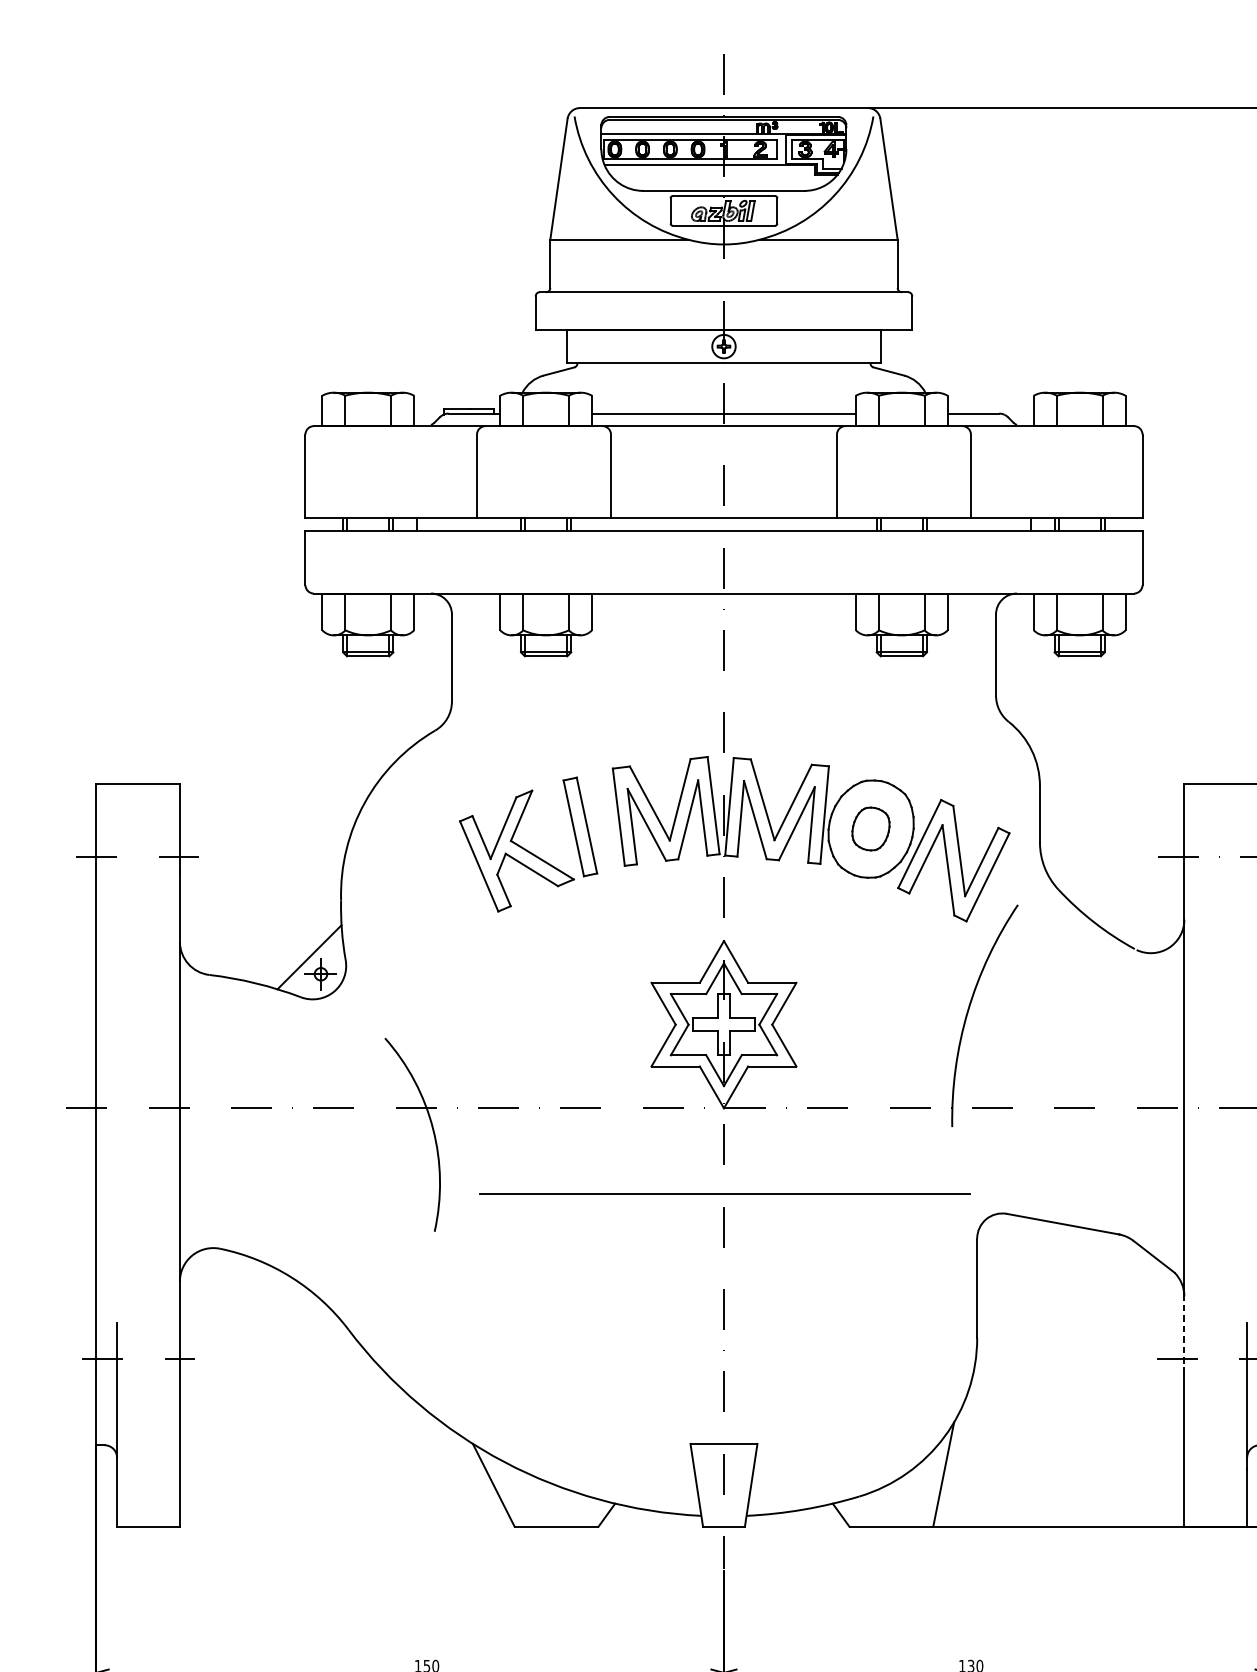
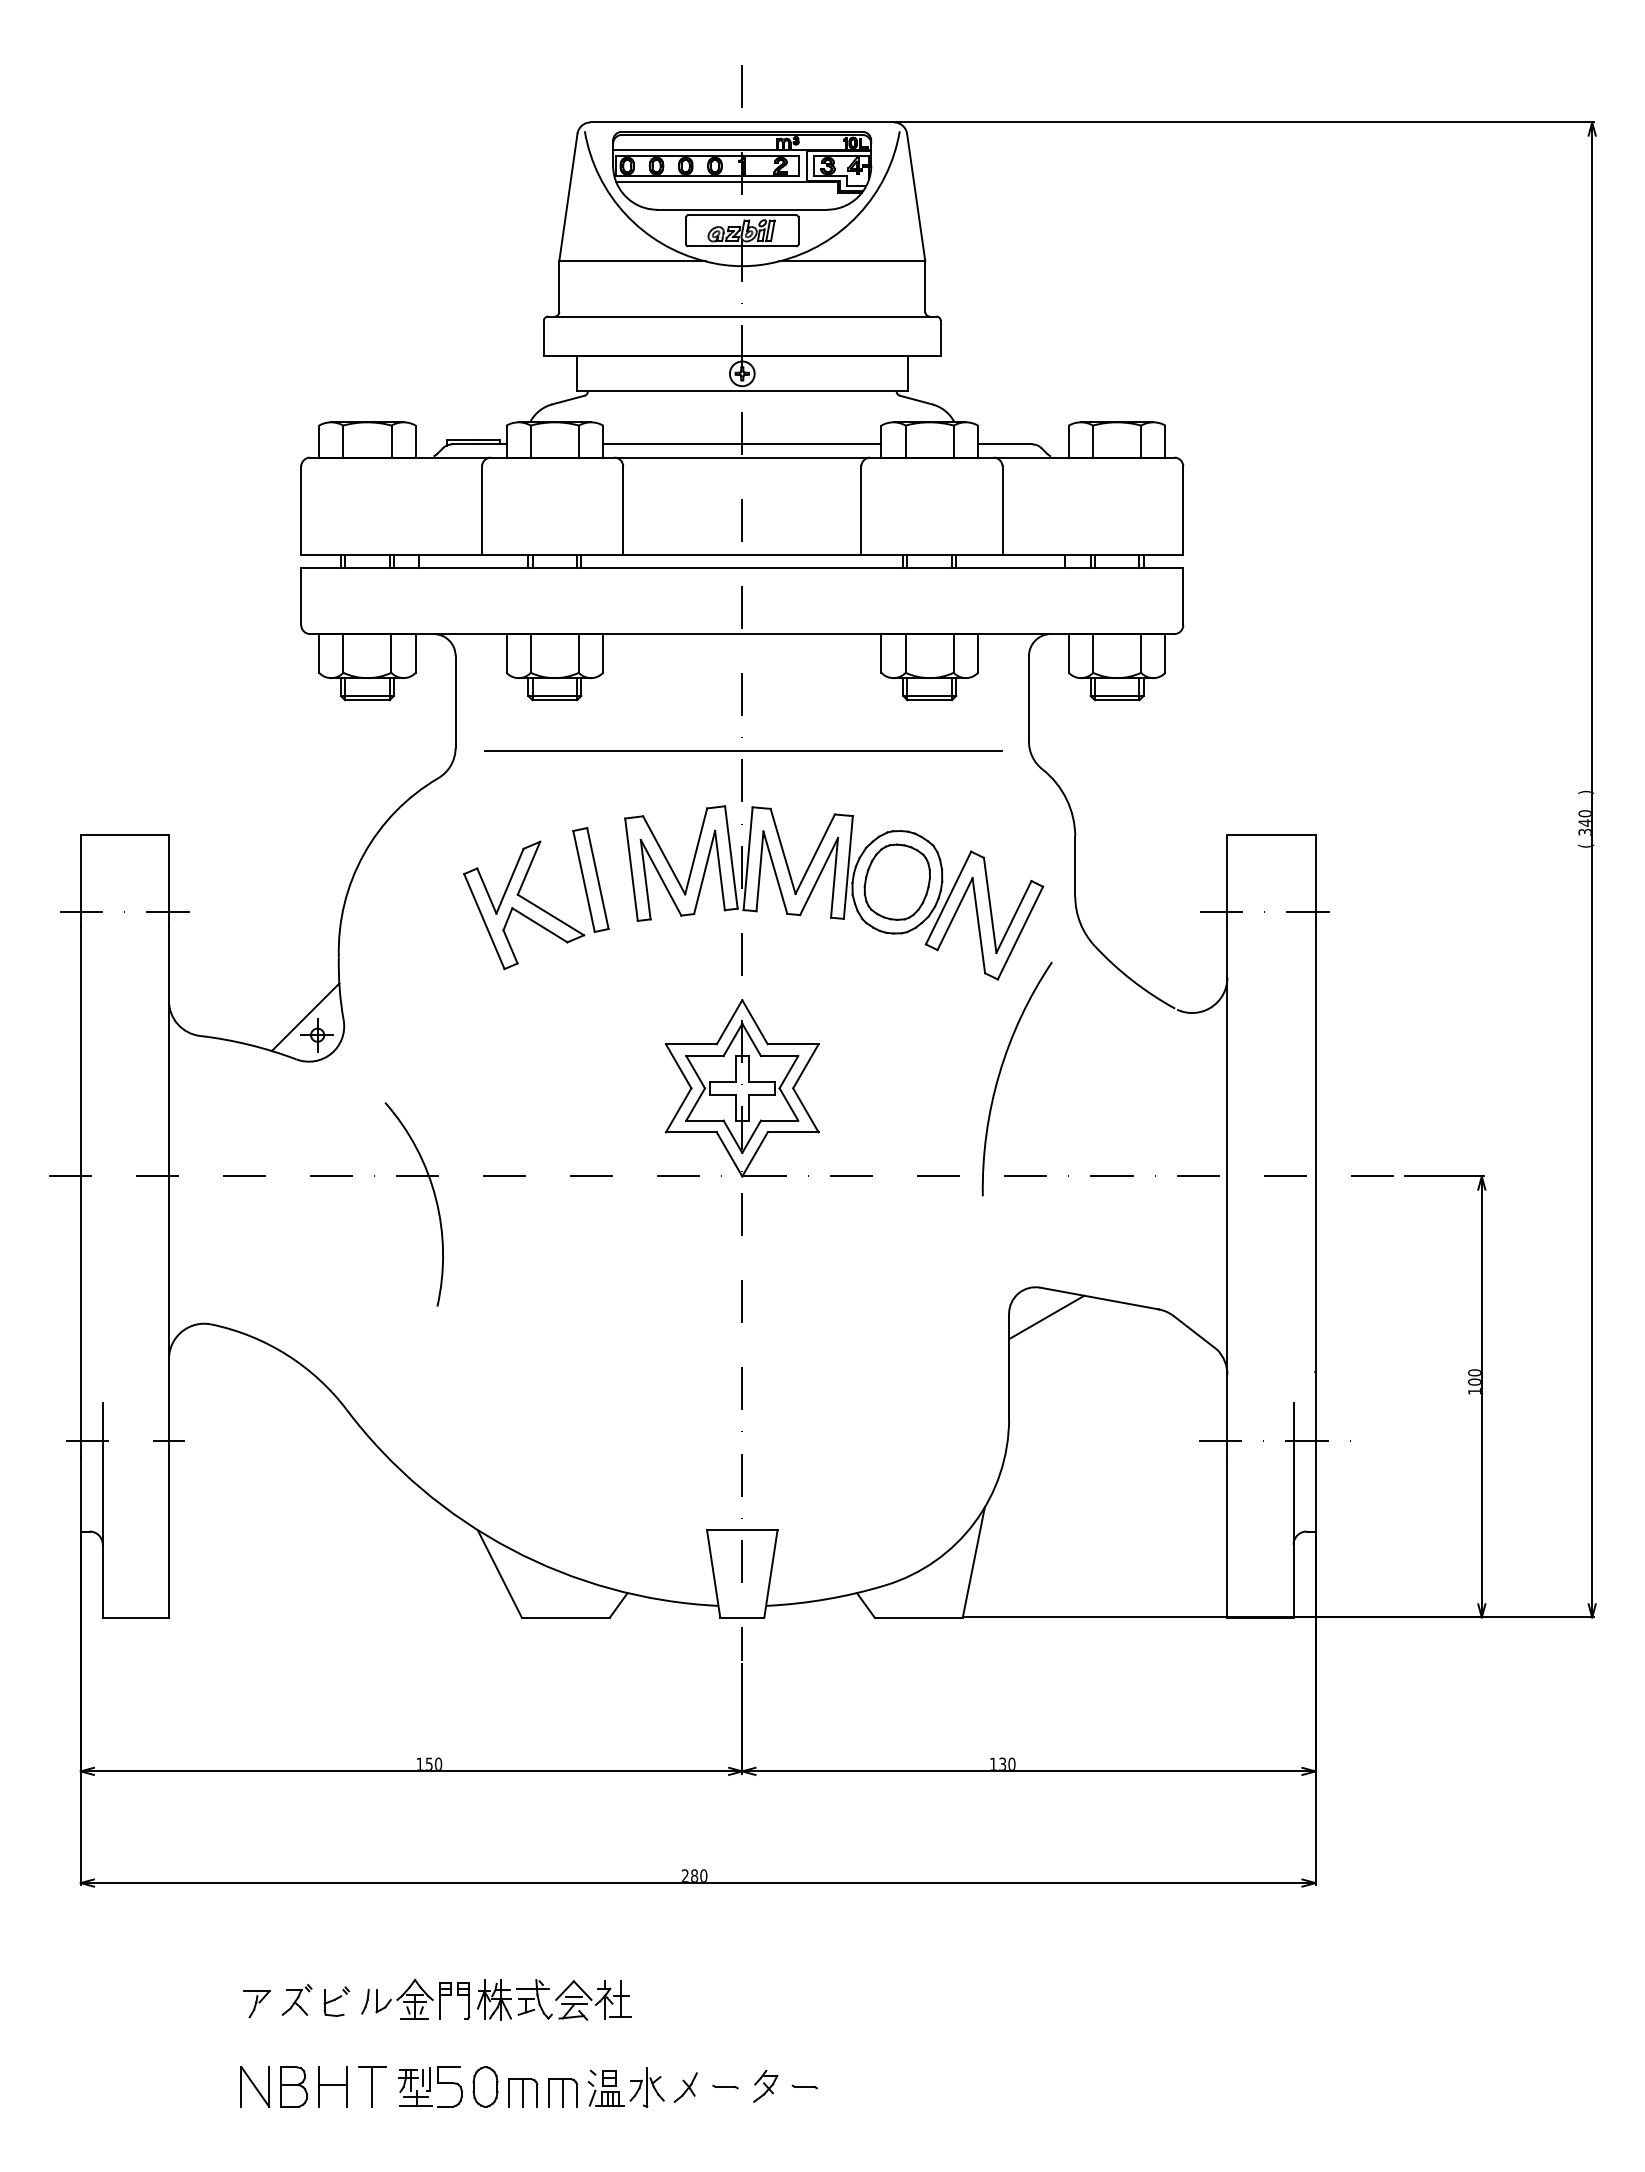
part: (870, 828) -> (896, 881), size x1.67
line: (725, 1193) -> (743, 750), moved
line: (1012, 1242) -> (1046, 1317), added
line: (1184, 1335) -> (1227, 1415), dashed -> solid

